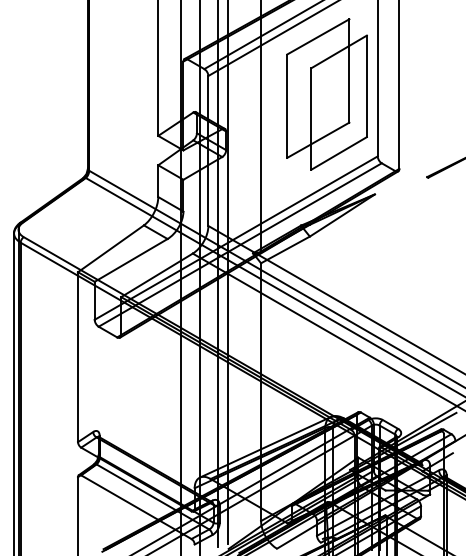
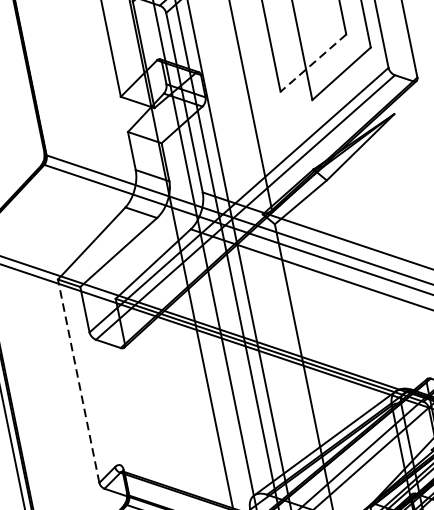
line: (318, 140) -> (313, 63), solid -> dashed
line: (78, 357) -> (79, 381), solid -> dashed

